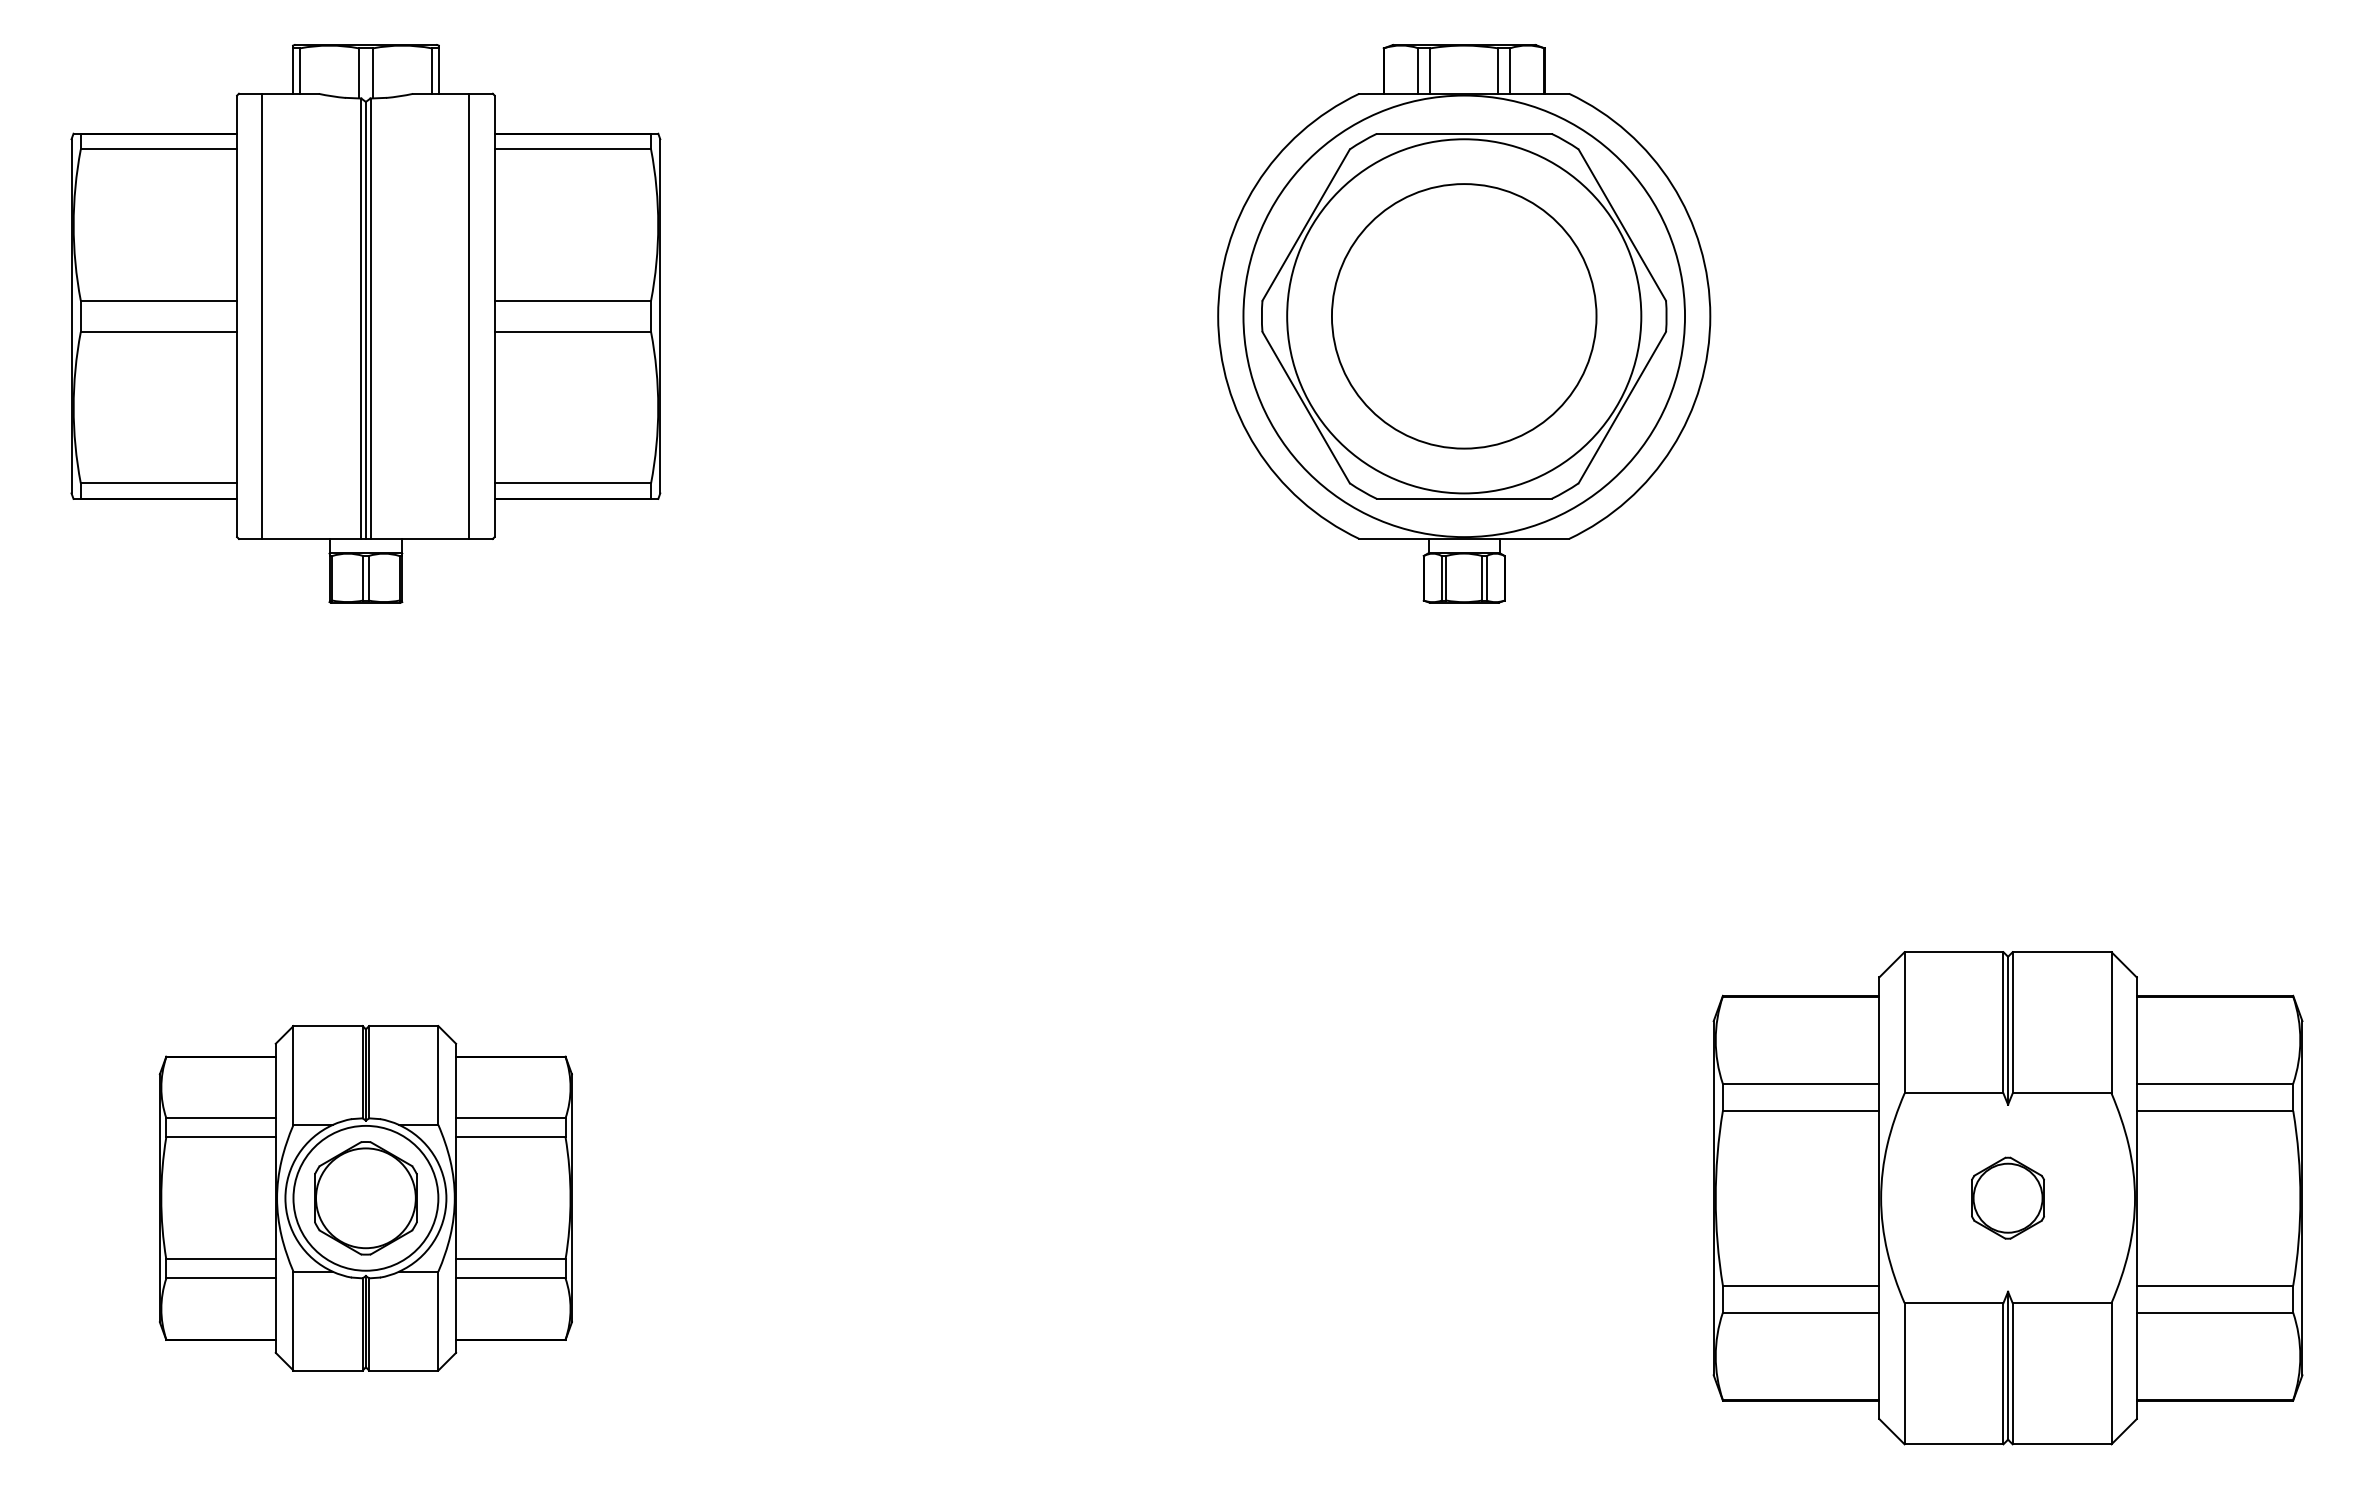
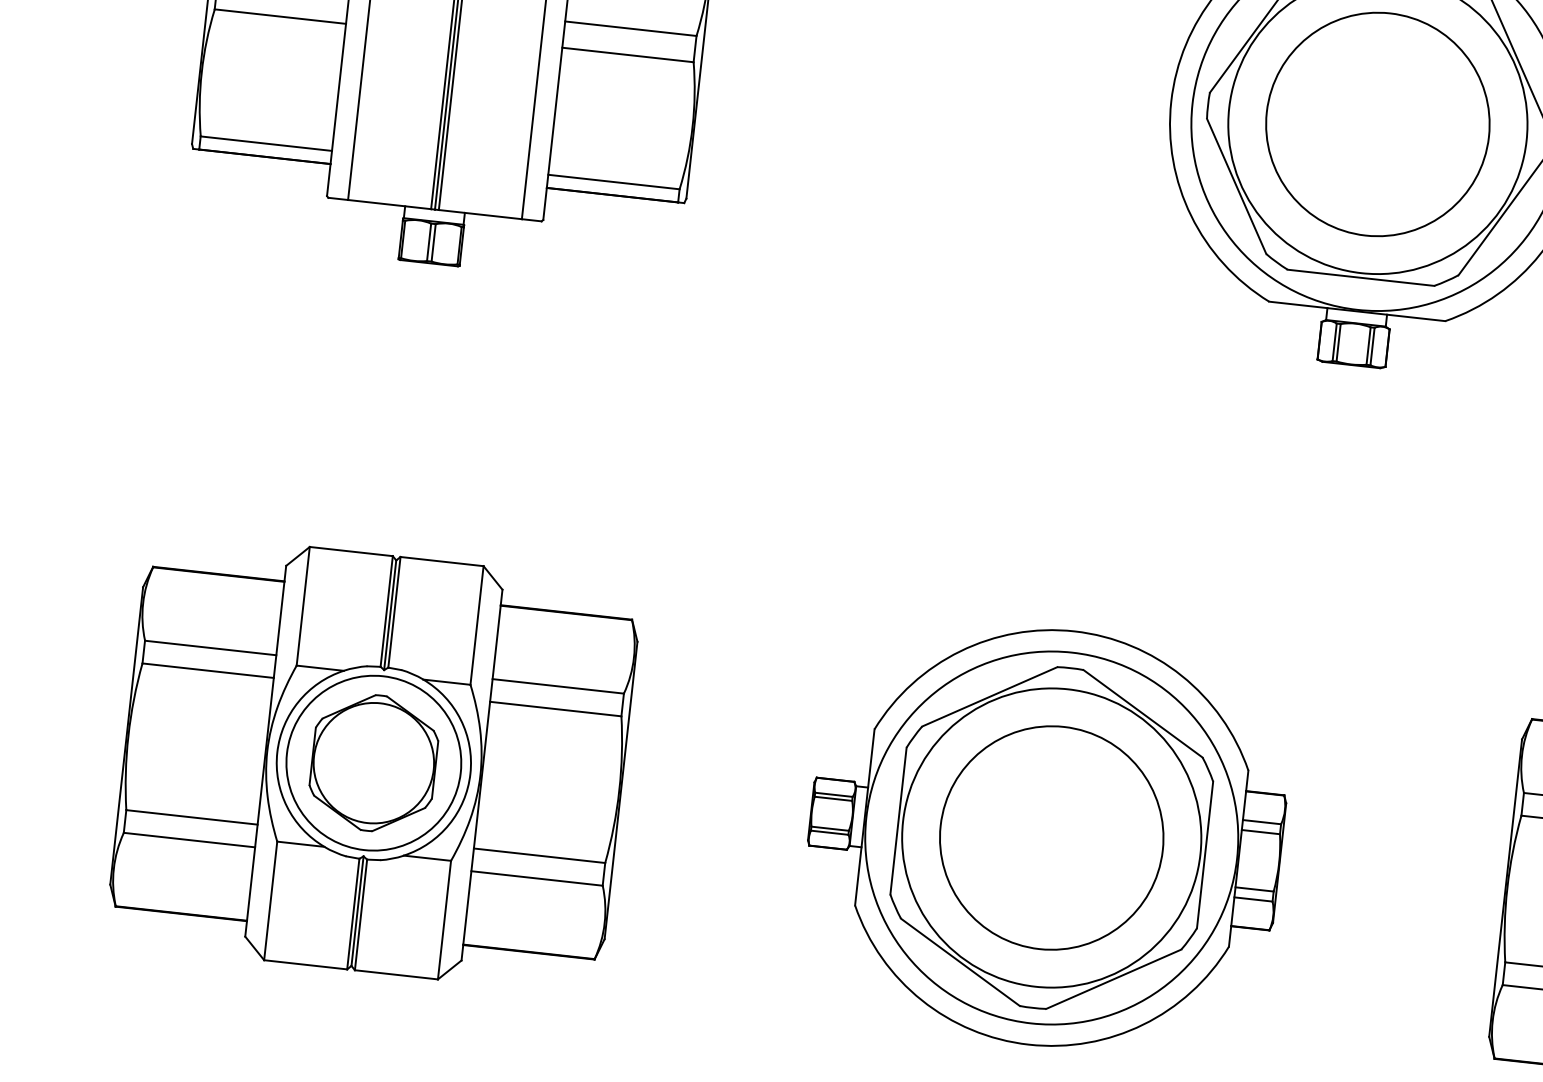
part: (365, 1198) -> (373, 763), size x1.43
part: (1165, 1198) -> (1045, 837), added

